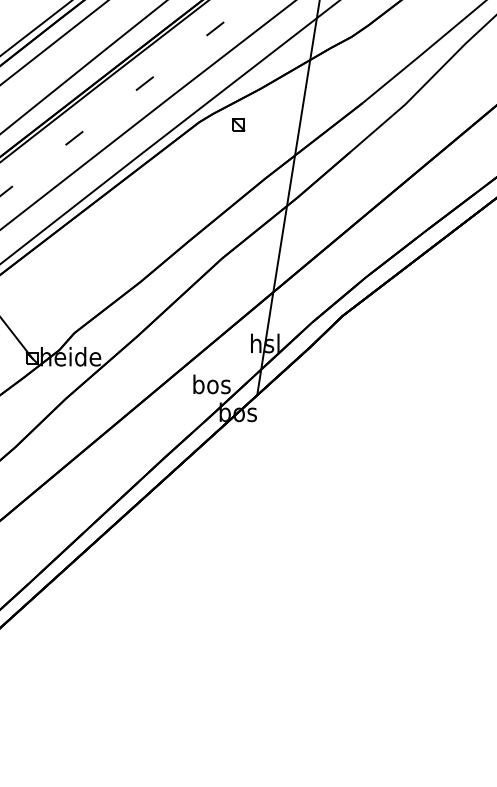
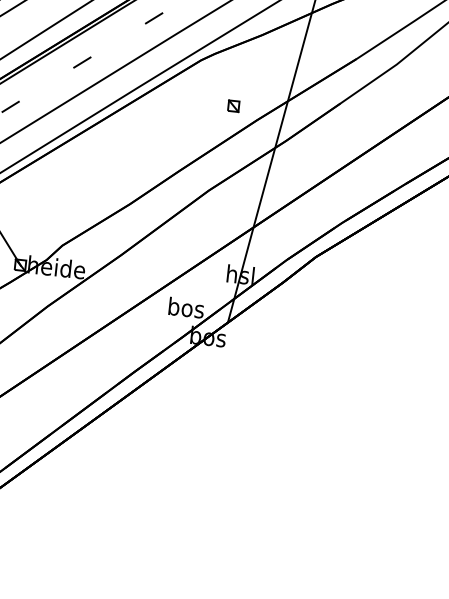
part: (238, 124) -> (233, 105), moved

